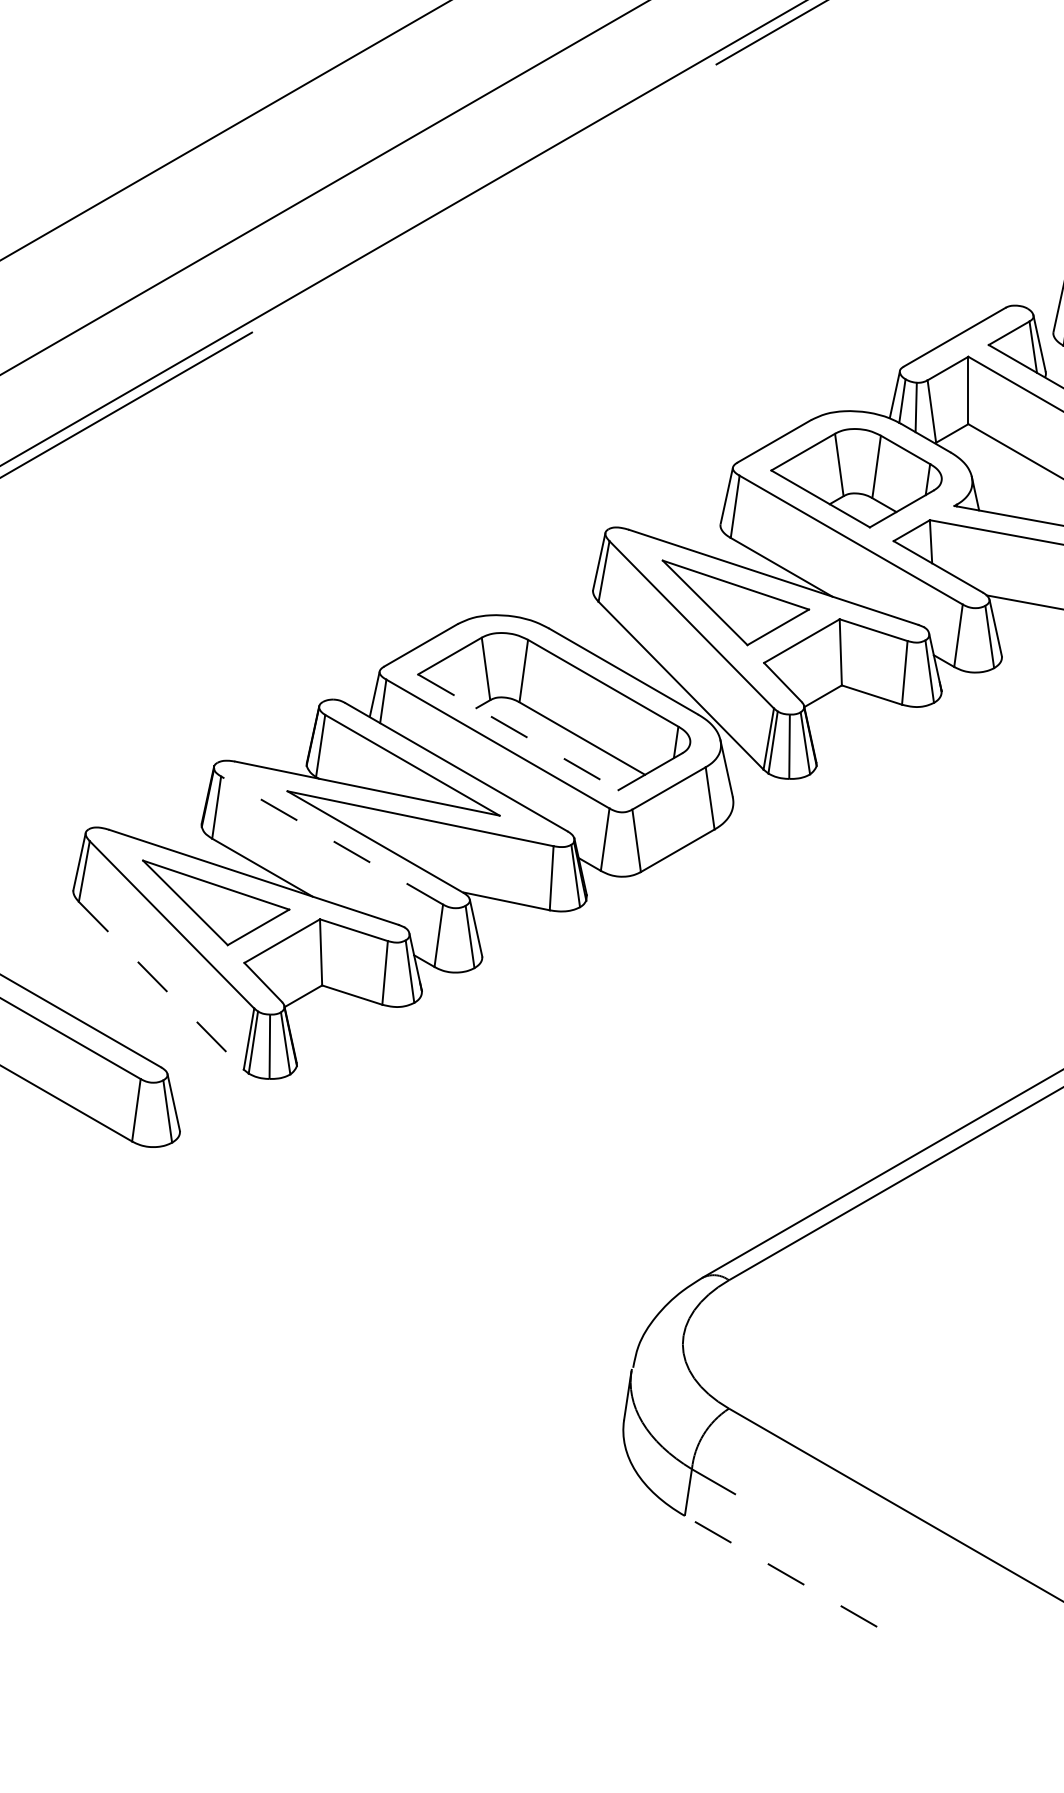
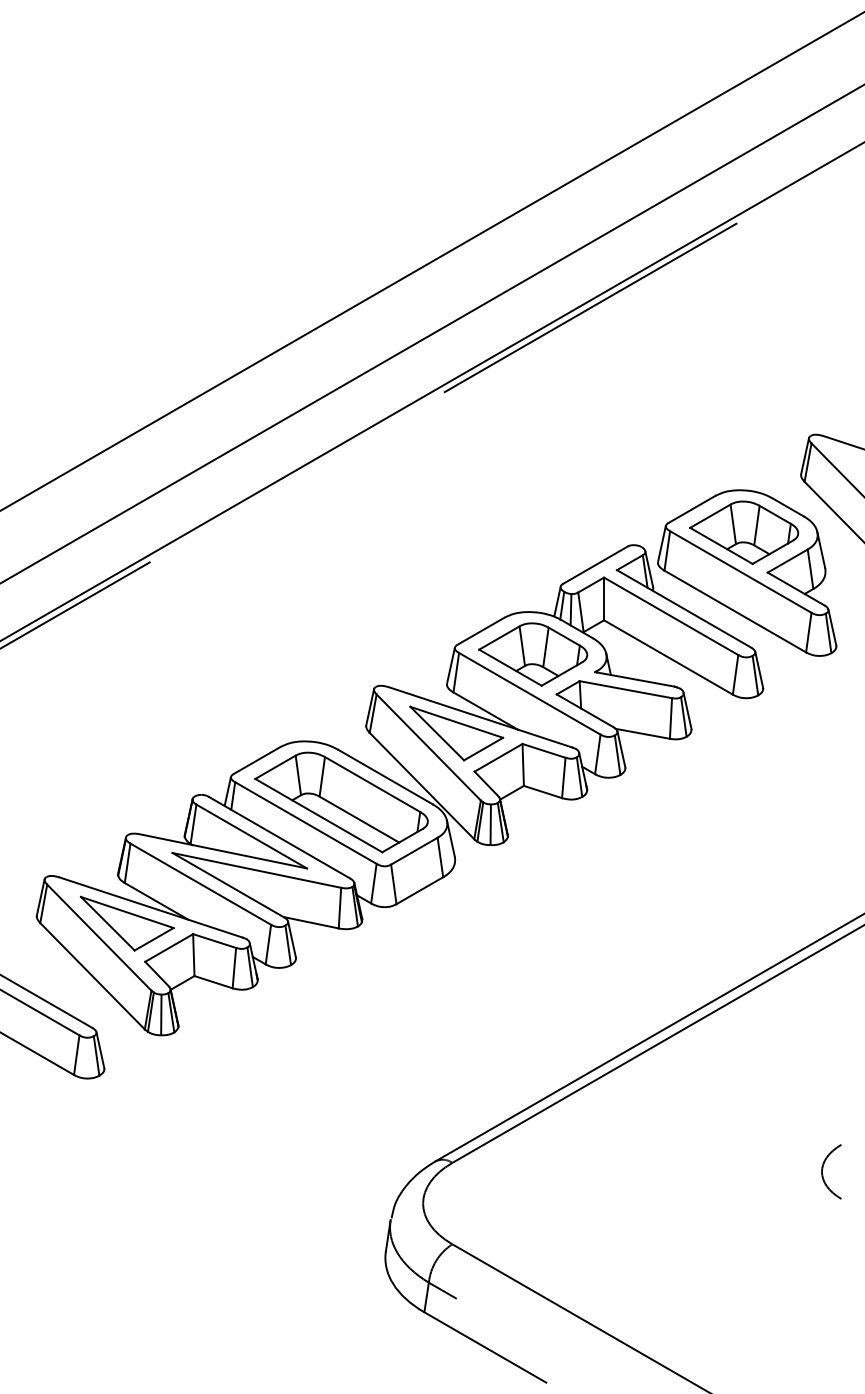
line: (519, 732) -> (319, 815), dashed -> solid
line: (331, 839) -> (200, 883), dashed -> solid
line: (161, 986) -> (92, 976), dashed -> solid
line: (779, 1571) -> (484, 1347), dashed -> solid

